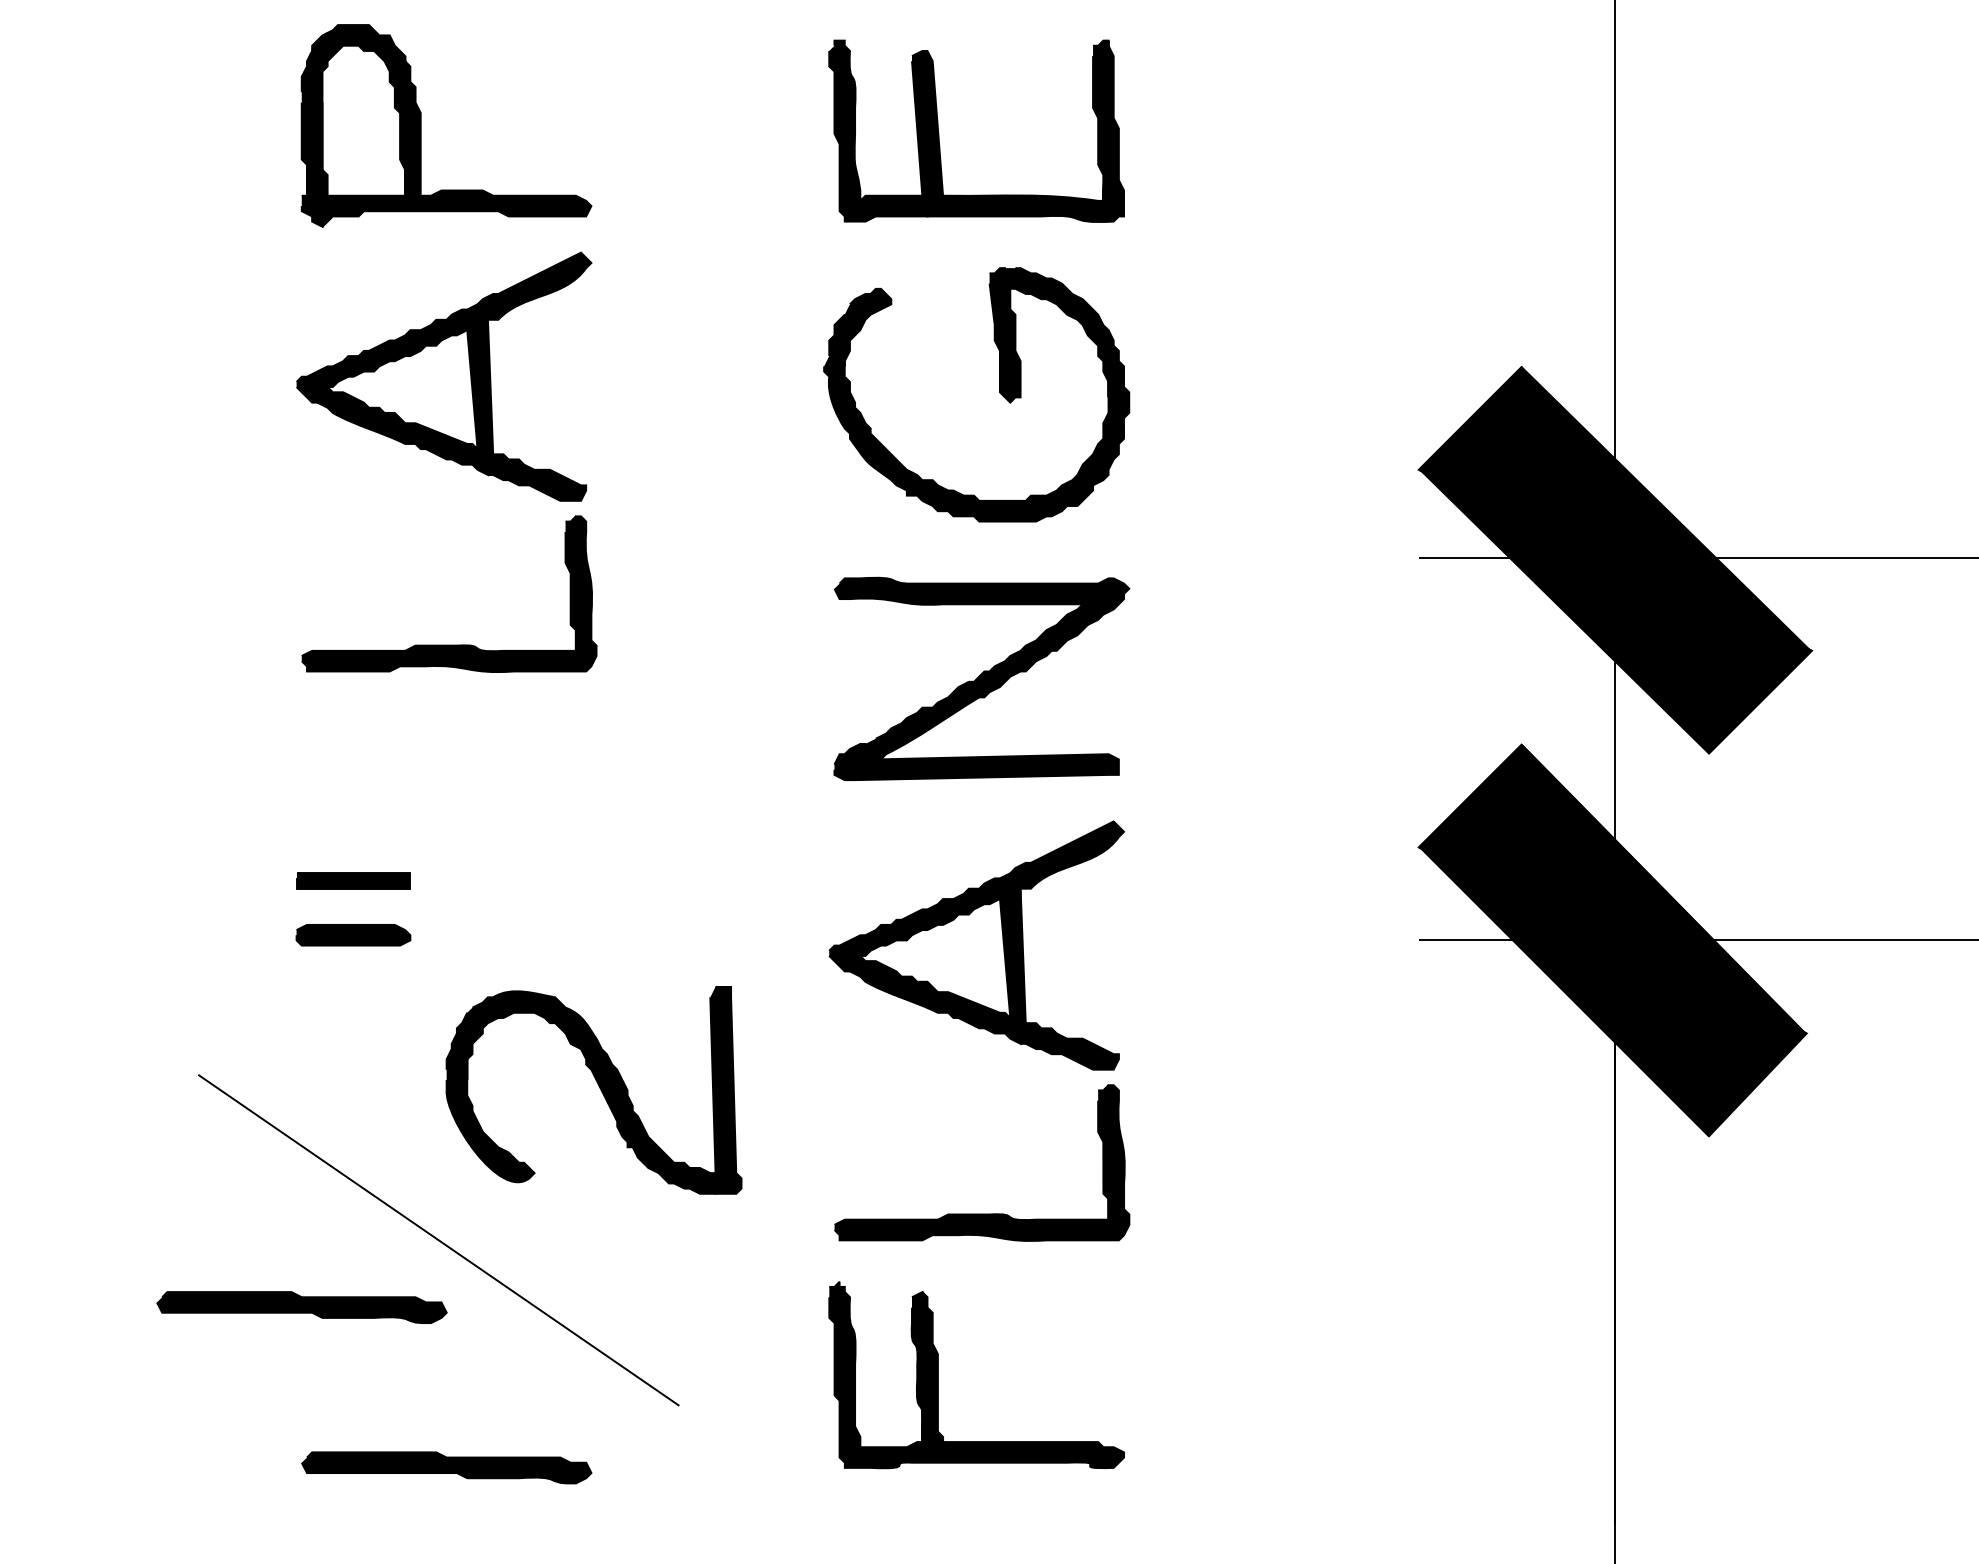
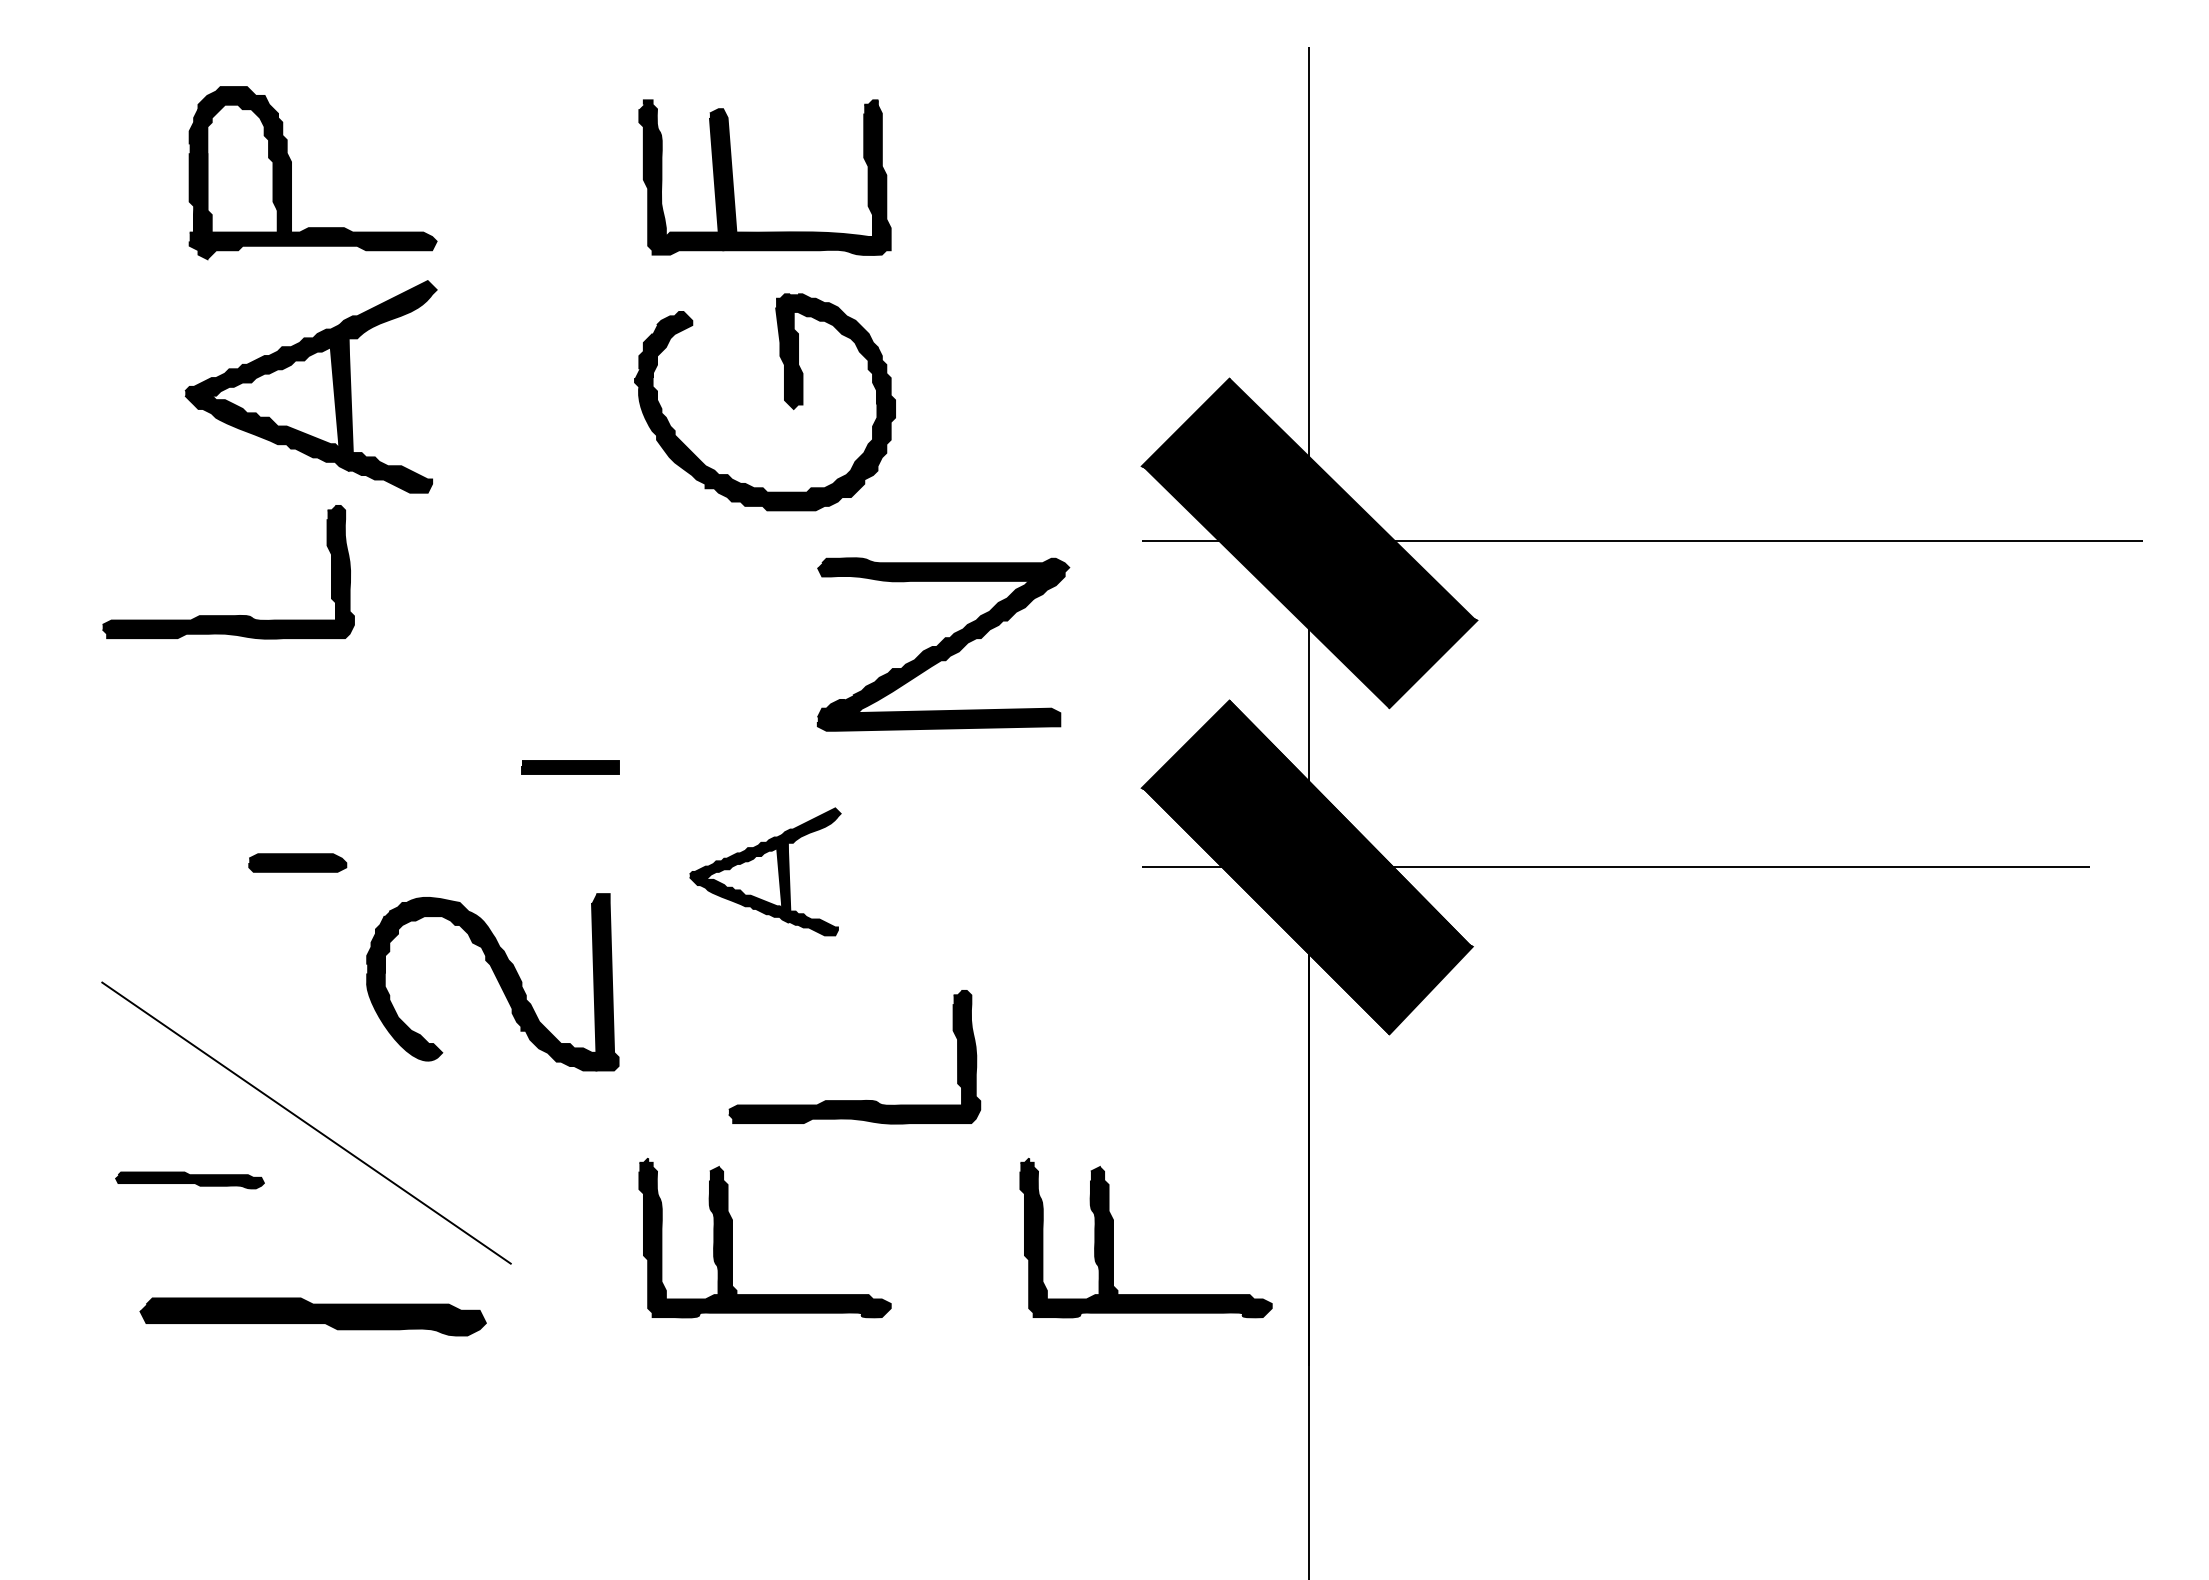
part: (449, 644) -> (228, 615), moved
part: (981, 678) -> (943, 644), moved
part: (353, 880) -> (570, 767), moved
part: (353, 934) -> (297, 862), moved
part: (977, 945) -> (765, 871), size x0.6
part: (593, 1090) -> (492, 982), moved
part: (981, 1213) -> (854, 1100), moved
part: (301, 1307) -> (189, 1180), size x0.6
part: (1385, 1375) -> (1113, 1238), added
part: (446, 1468) -> (313, 1317), size x1.4

